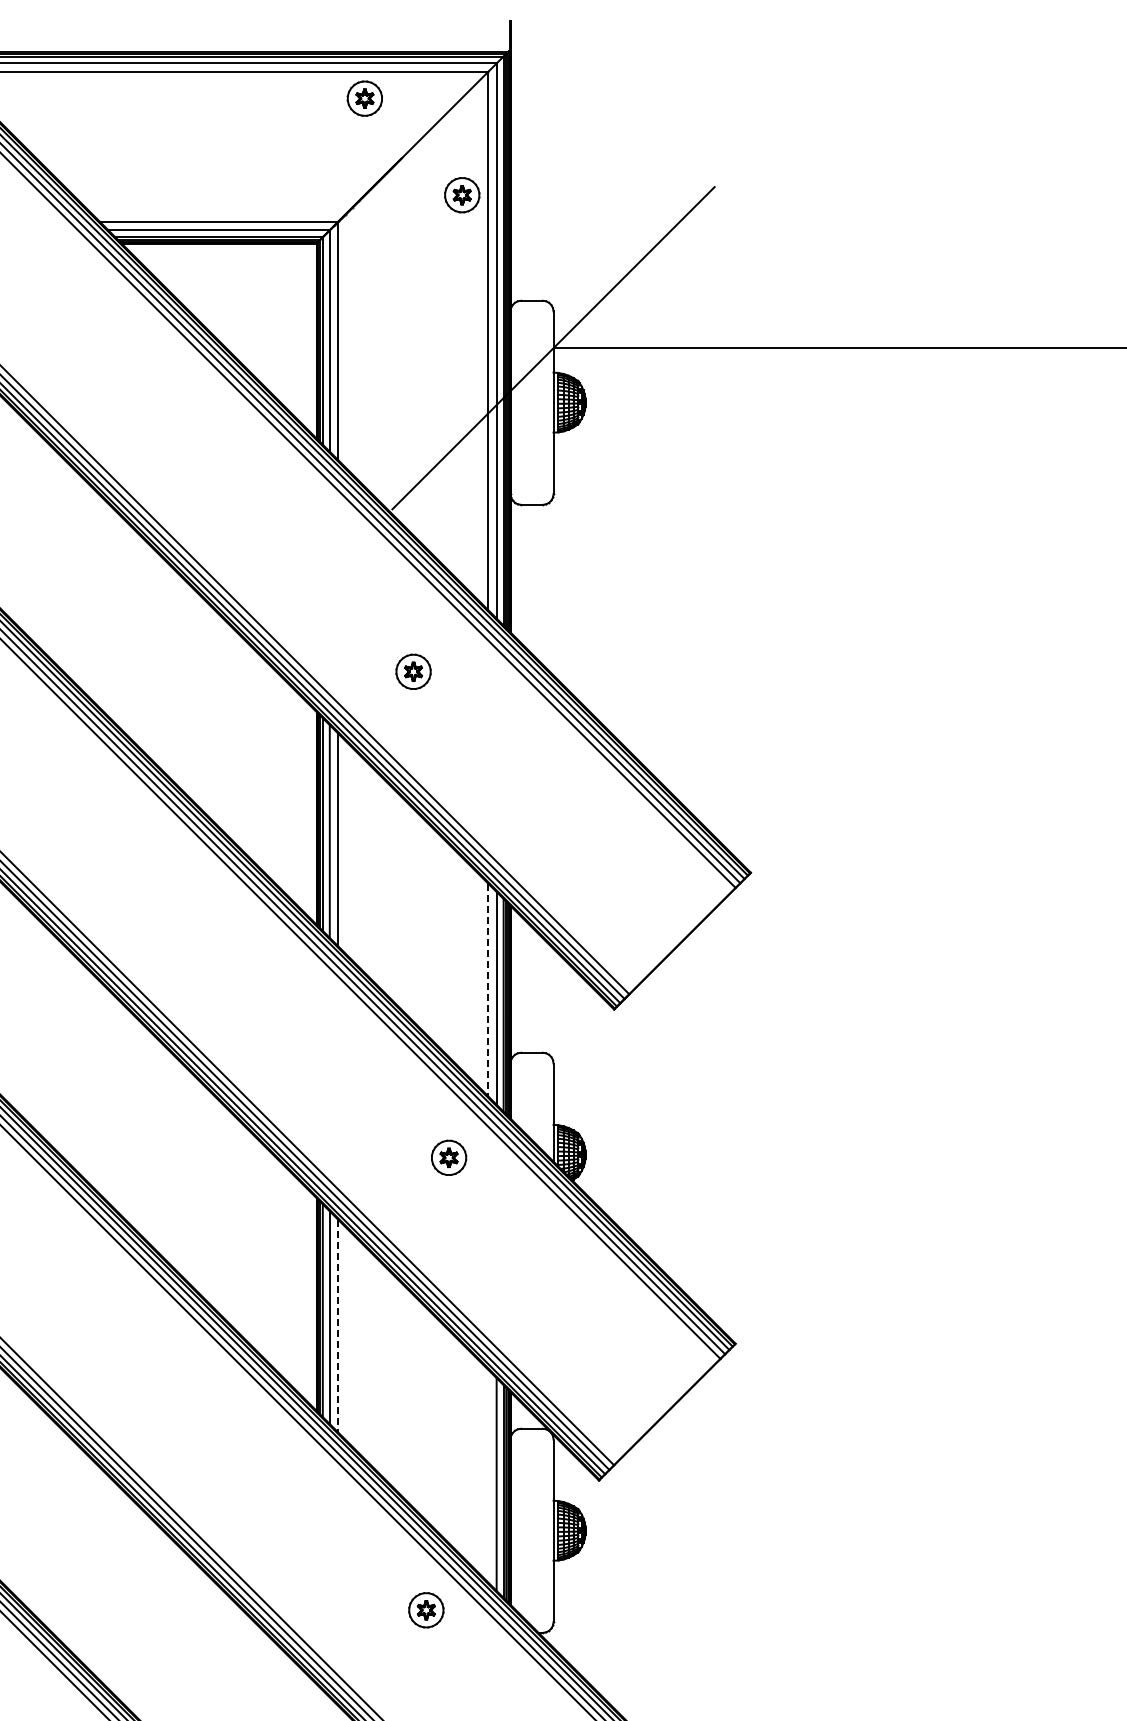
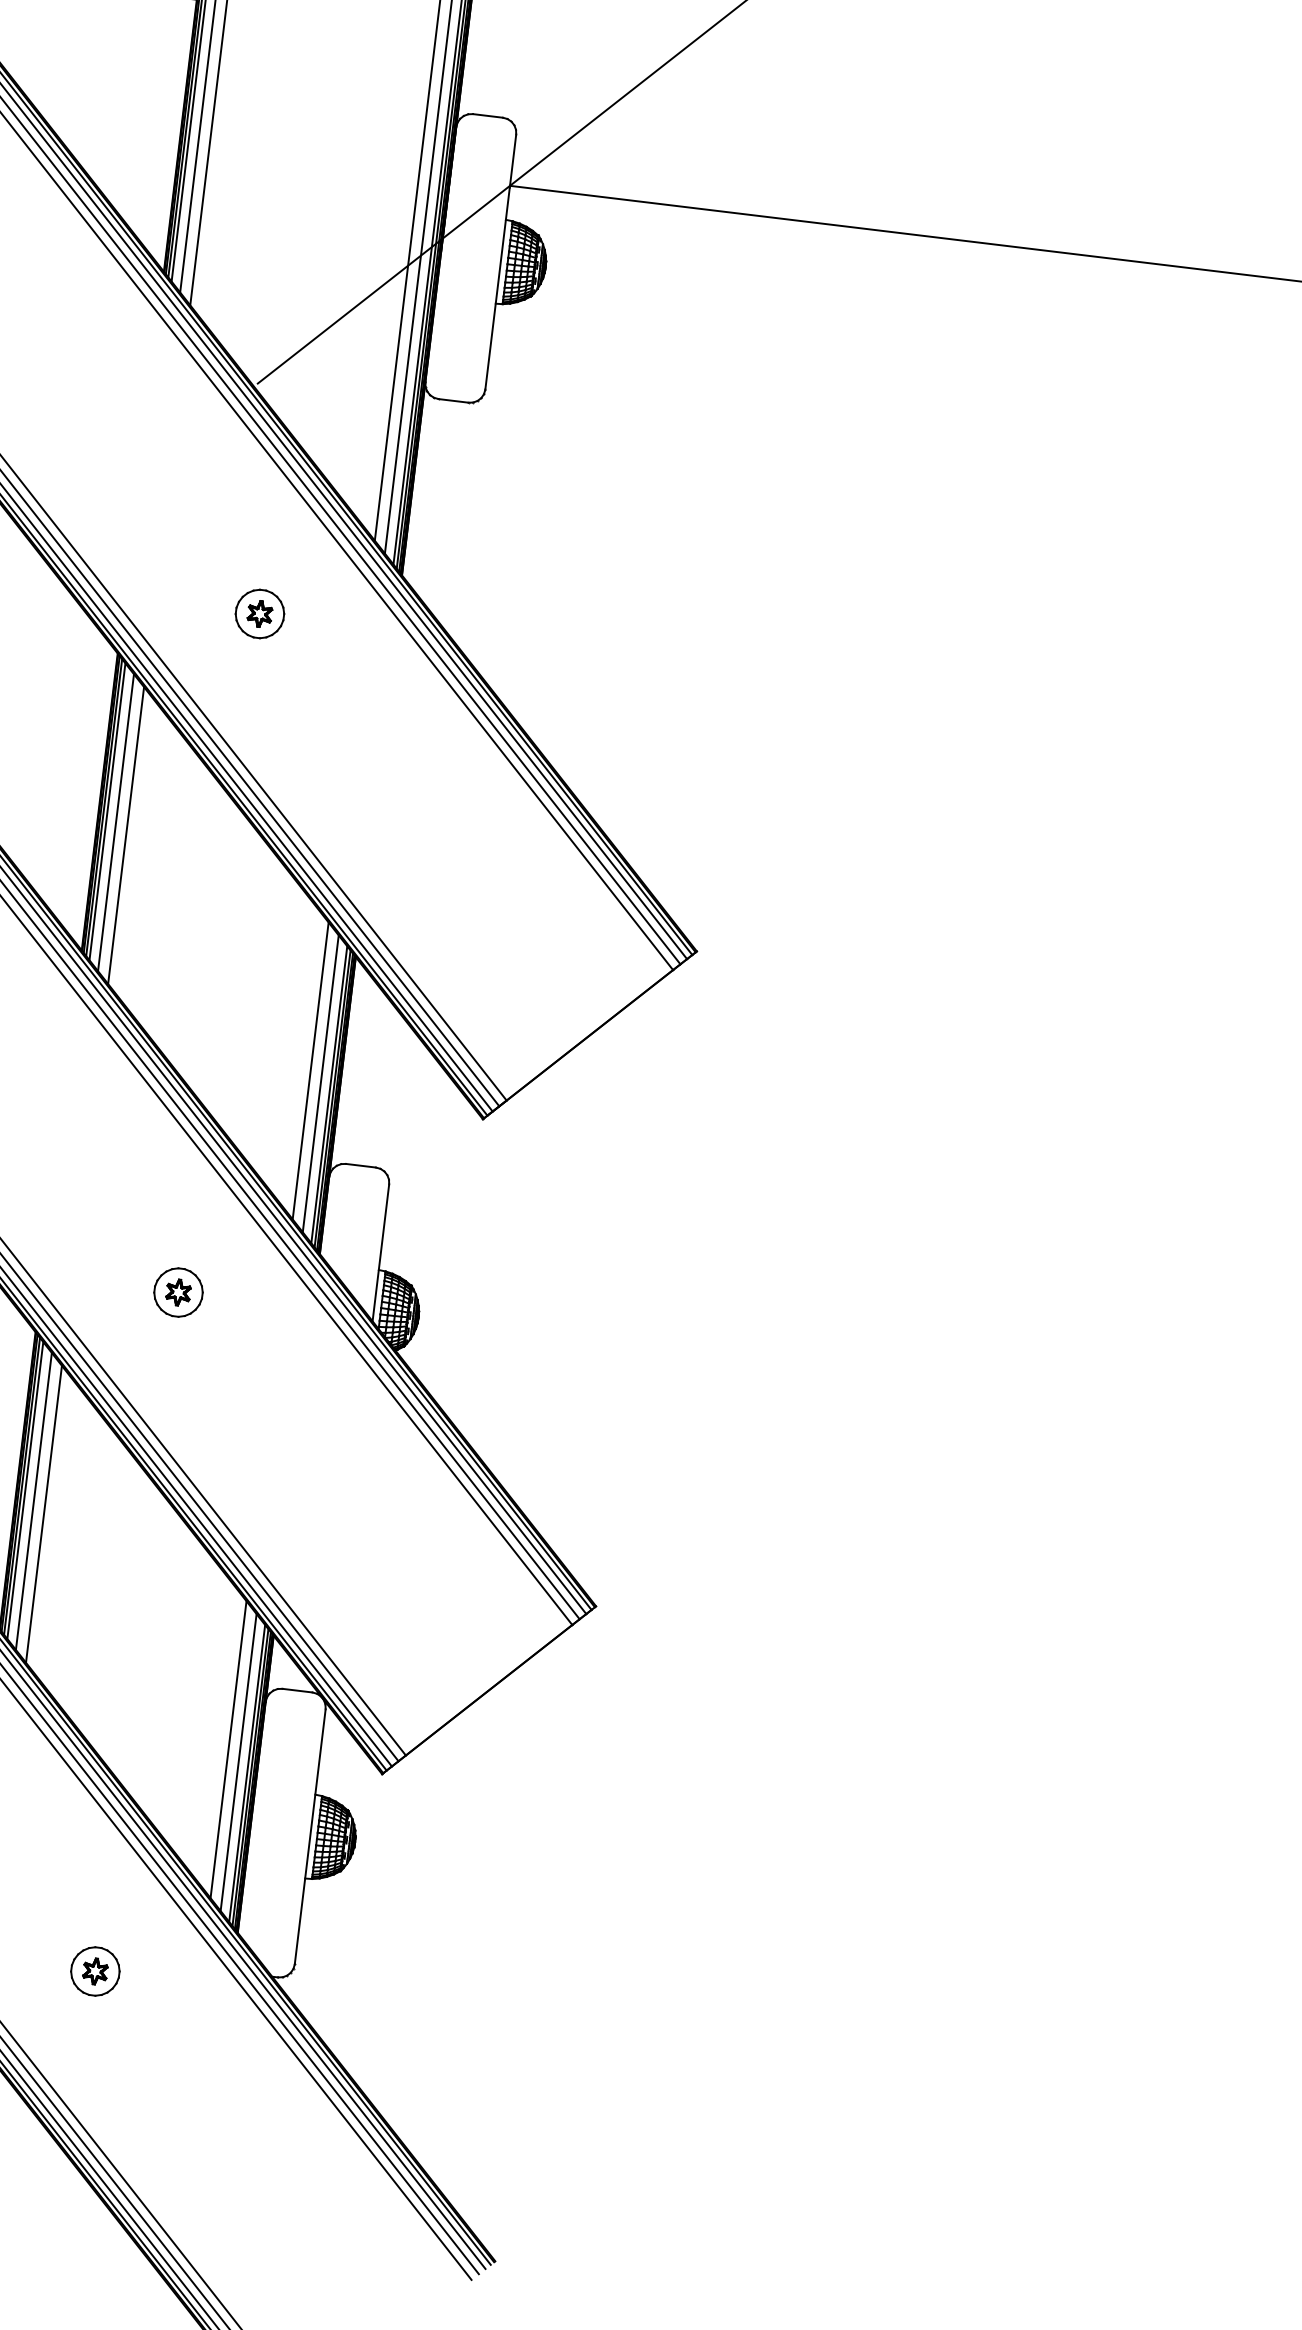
line: (488, 990) -> (310, 1071), dashed -> solid
part: (449, 1157) -> (179, 1292), moved
line: (338, 1326) -> (44, 1515), dashed -> solid
line: (488, 1475) -> (228, 1748), added
part: (426, 1610) -> (95, 1971), moved

